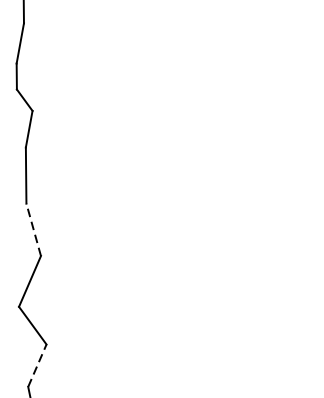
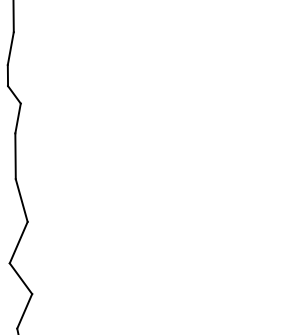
line: (33, 229) -> (21, 200), dashed -> solid
line: (37, 365) -> (24, 311), dashed -> solid

